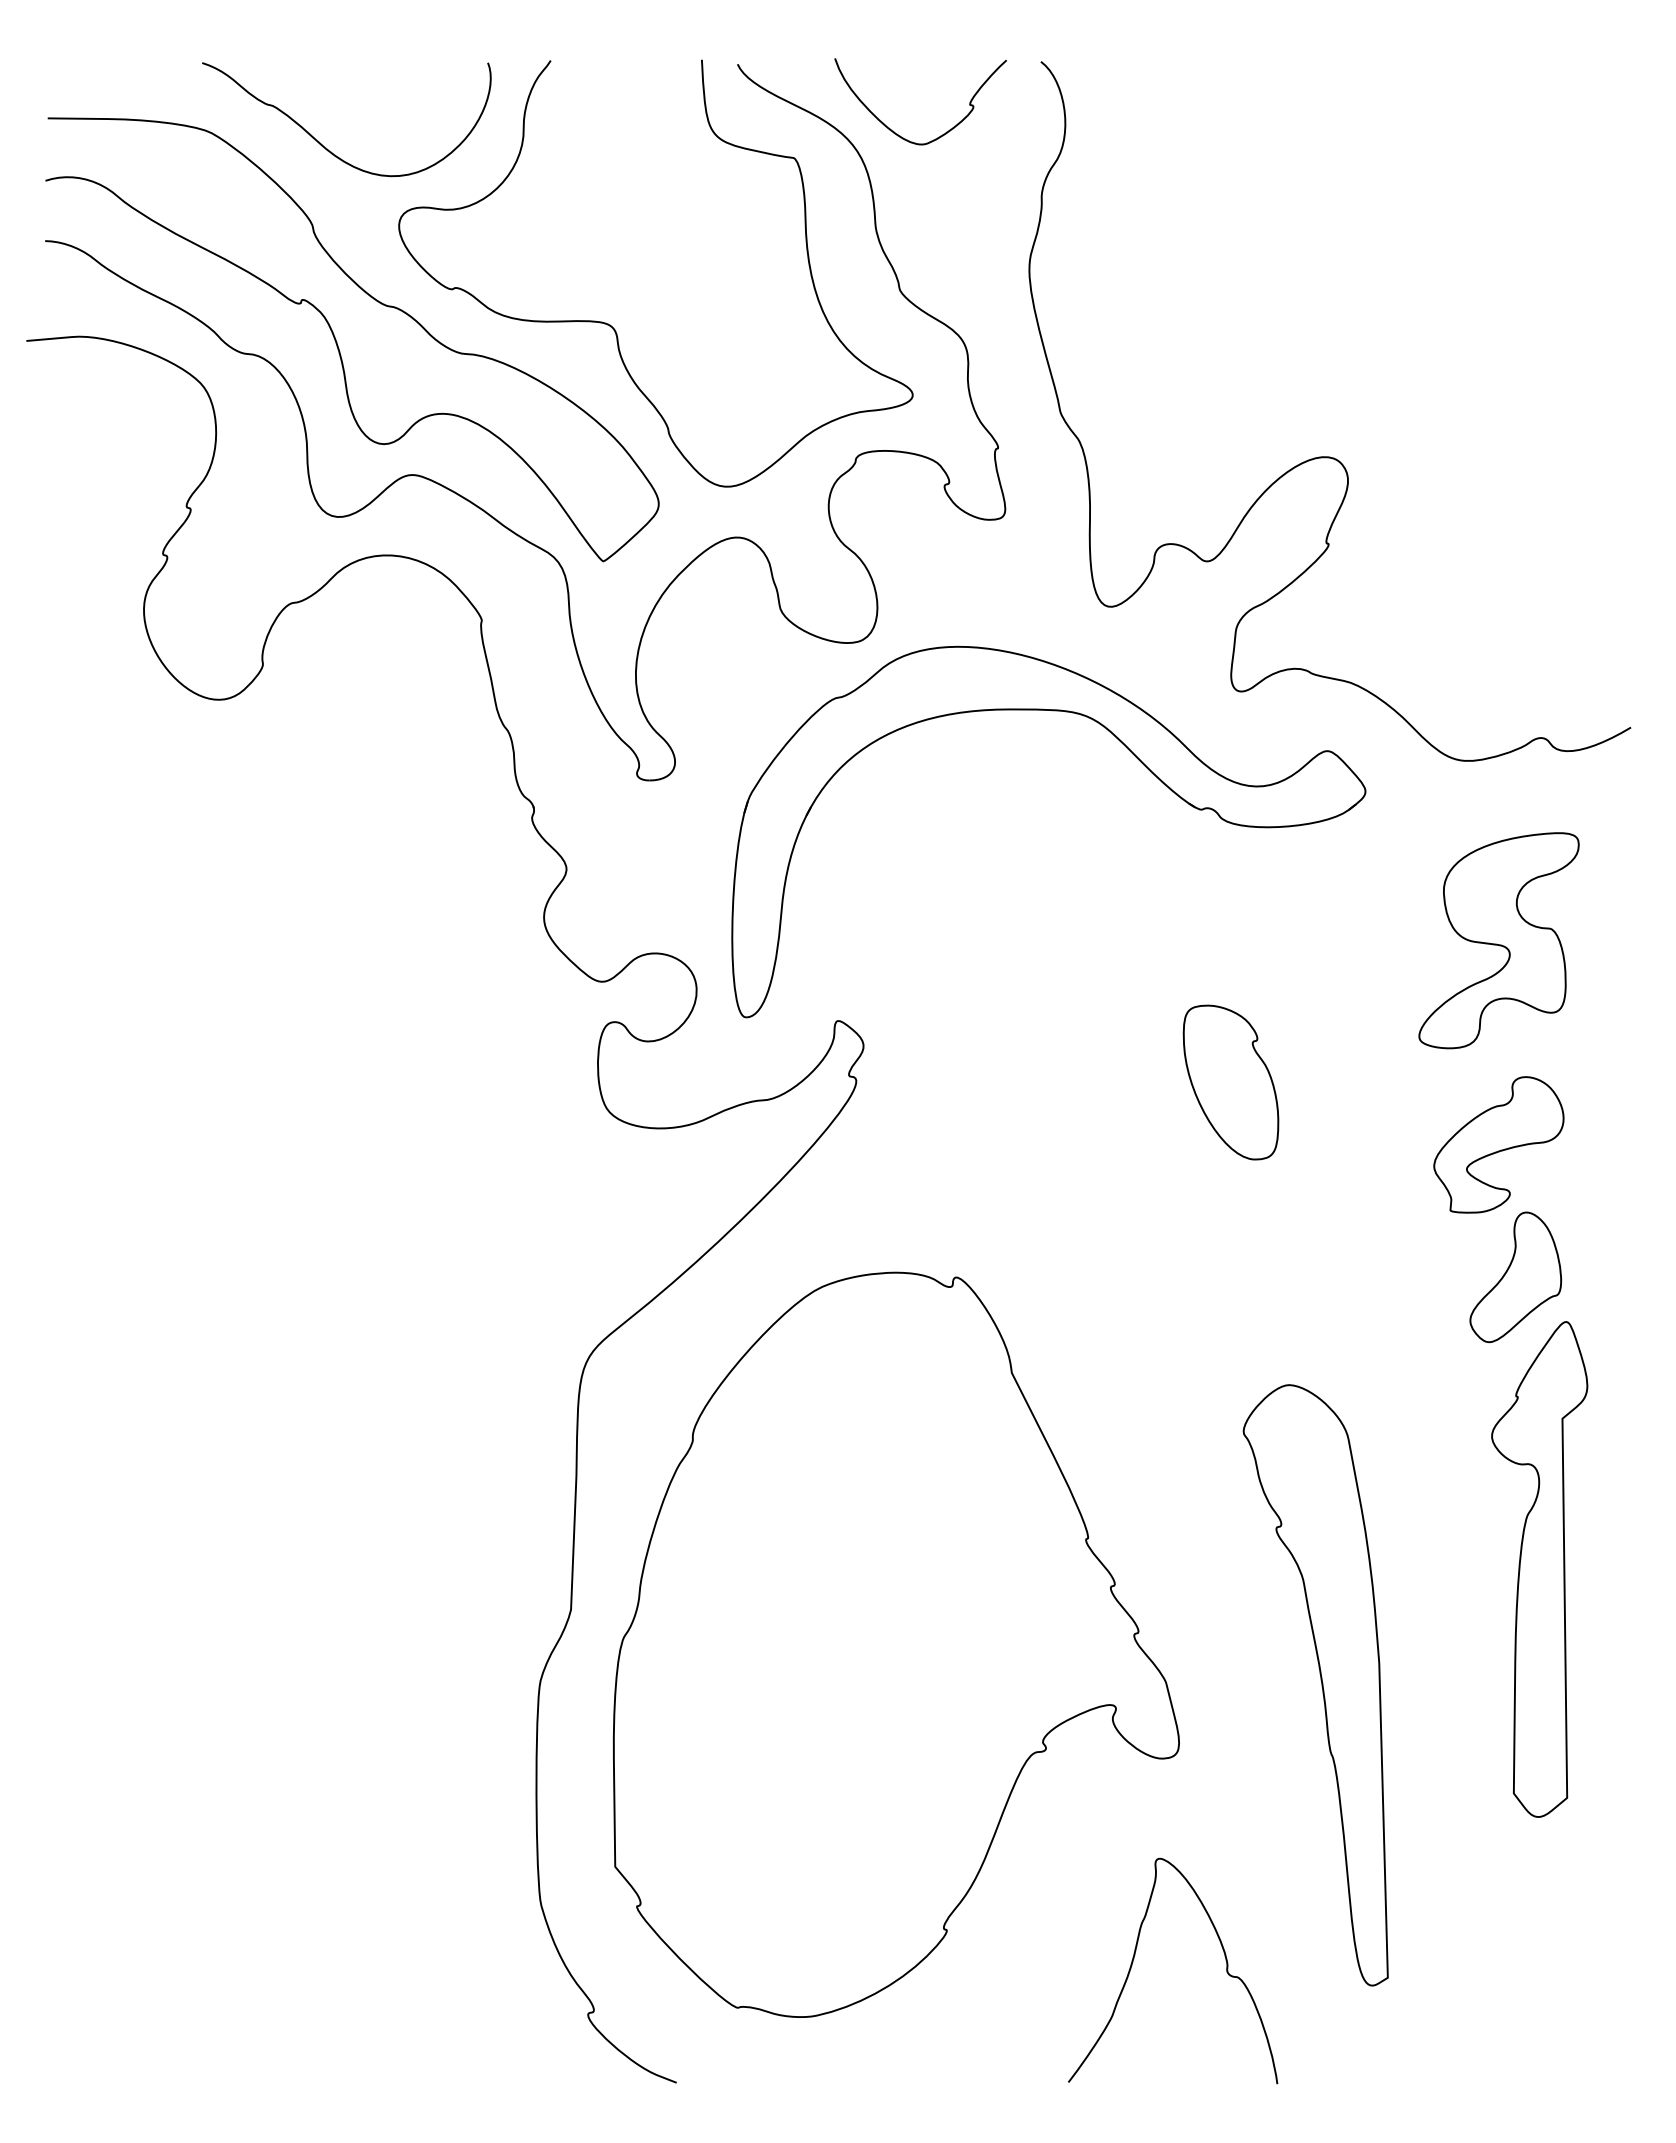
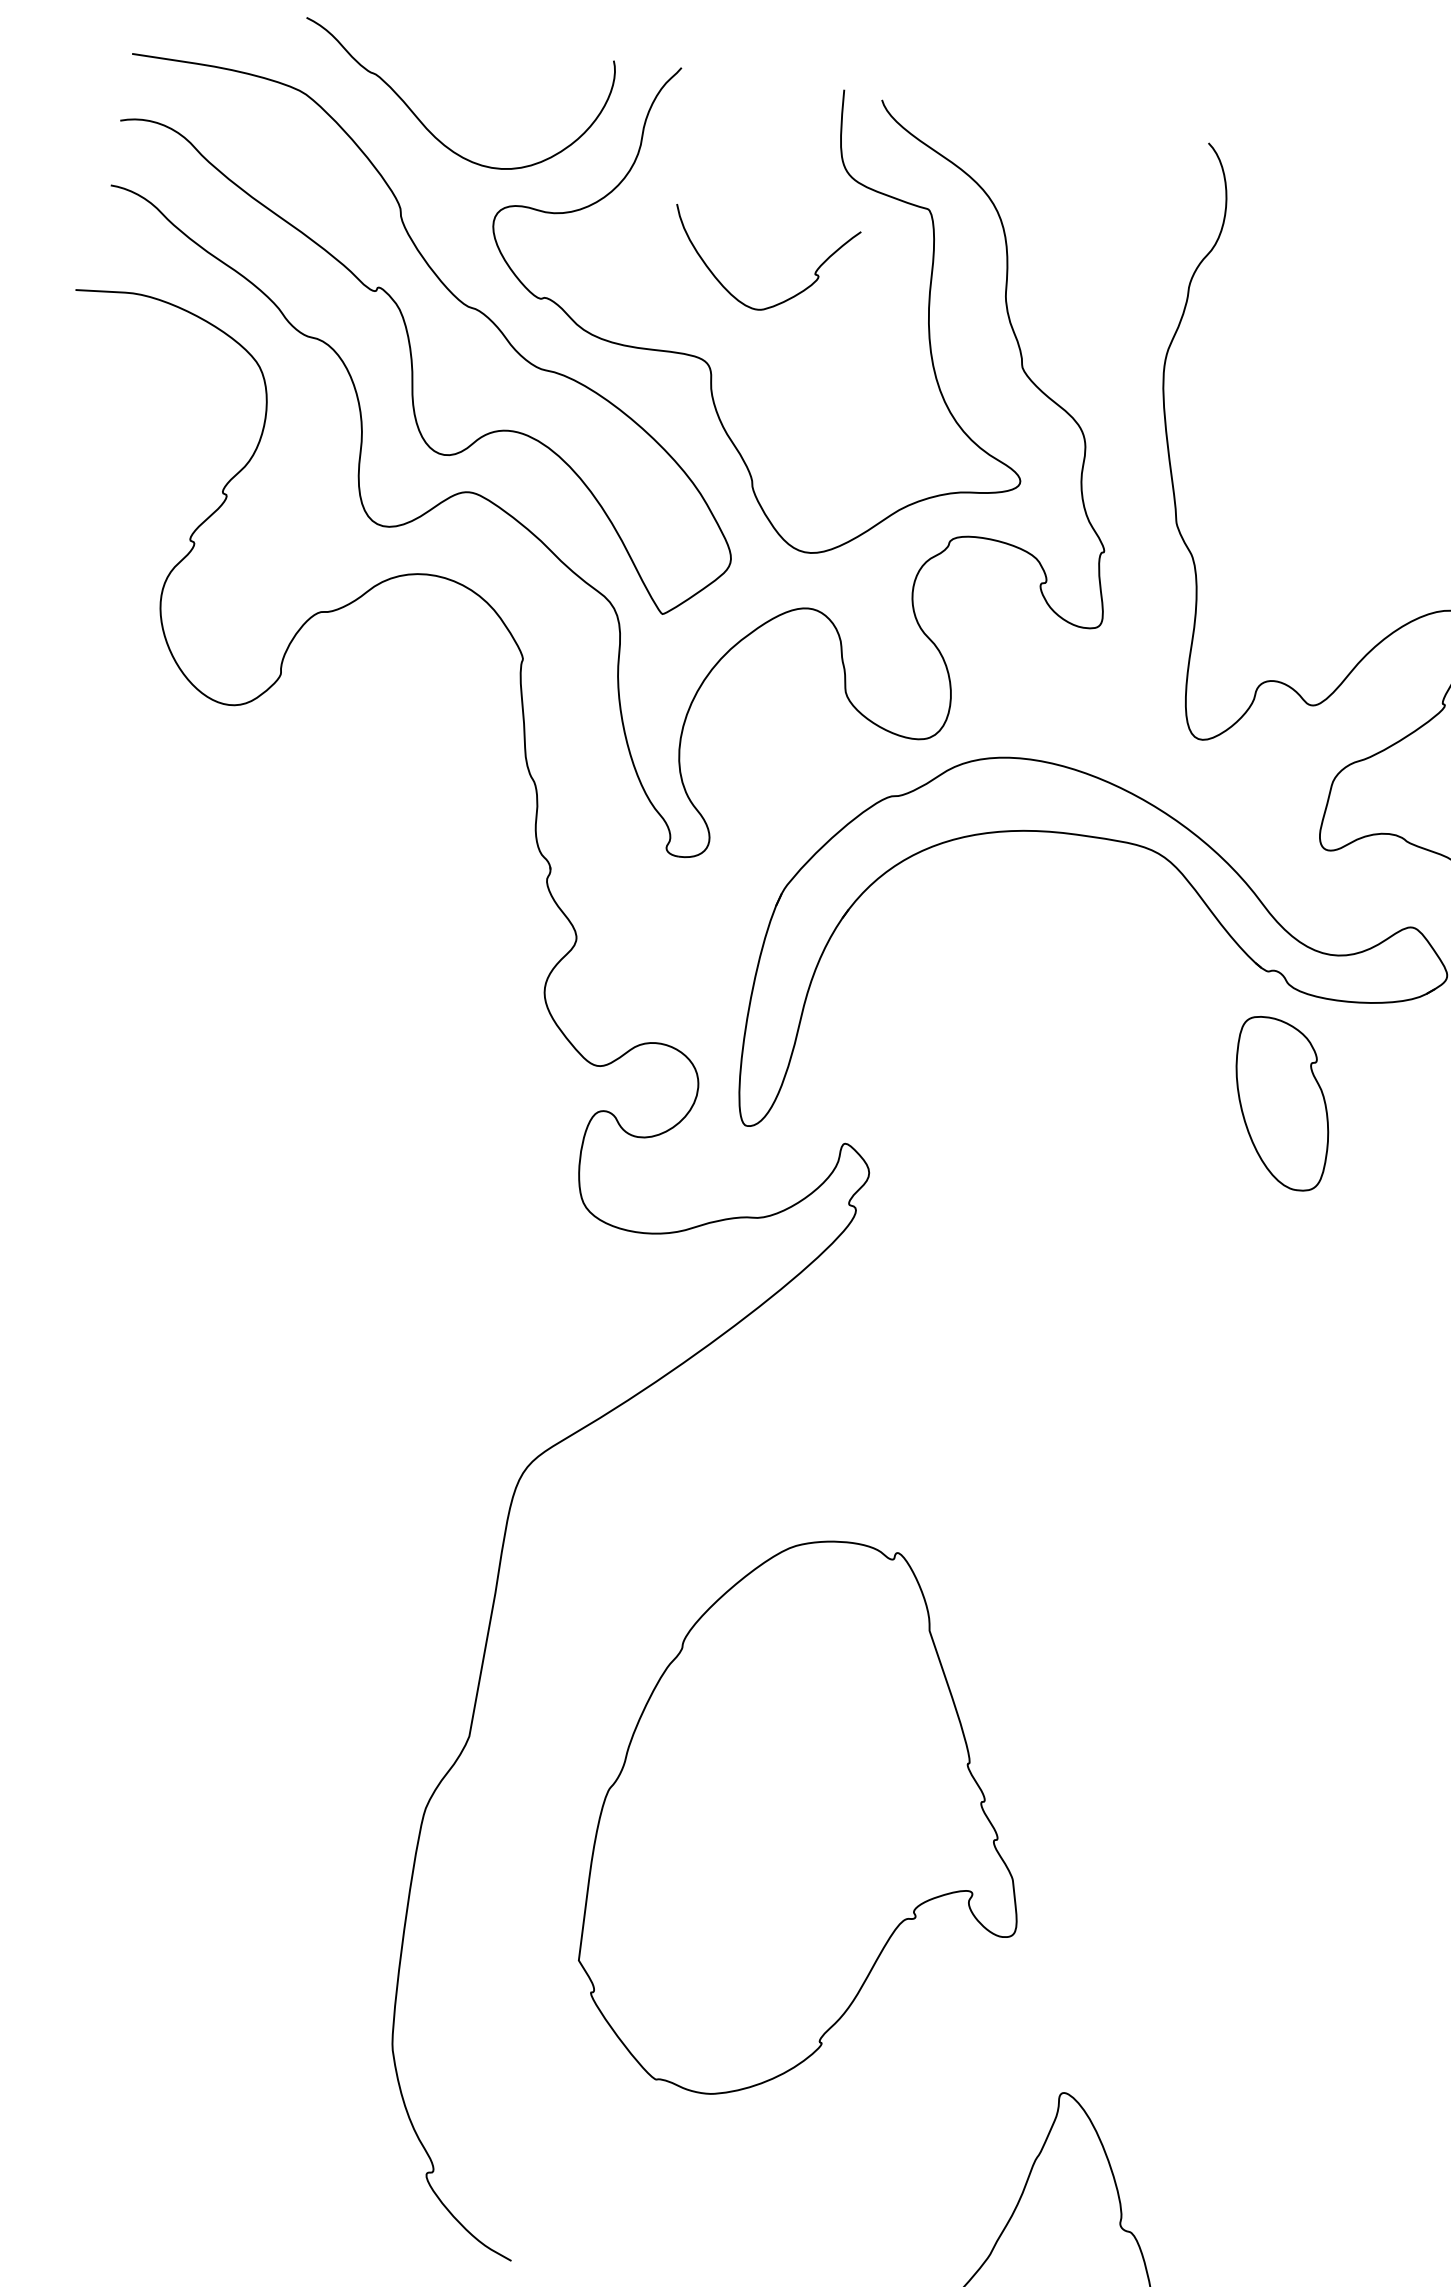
curve: (897, 133) -> (732, 294), moved
part: (1230, 1082) -> (1281, 1103), moved
part: (896, 1644) -> (814, 1822), size x0.7
part: (1315, 1685) -> (1258, 1930), removed

